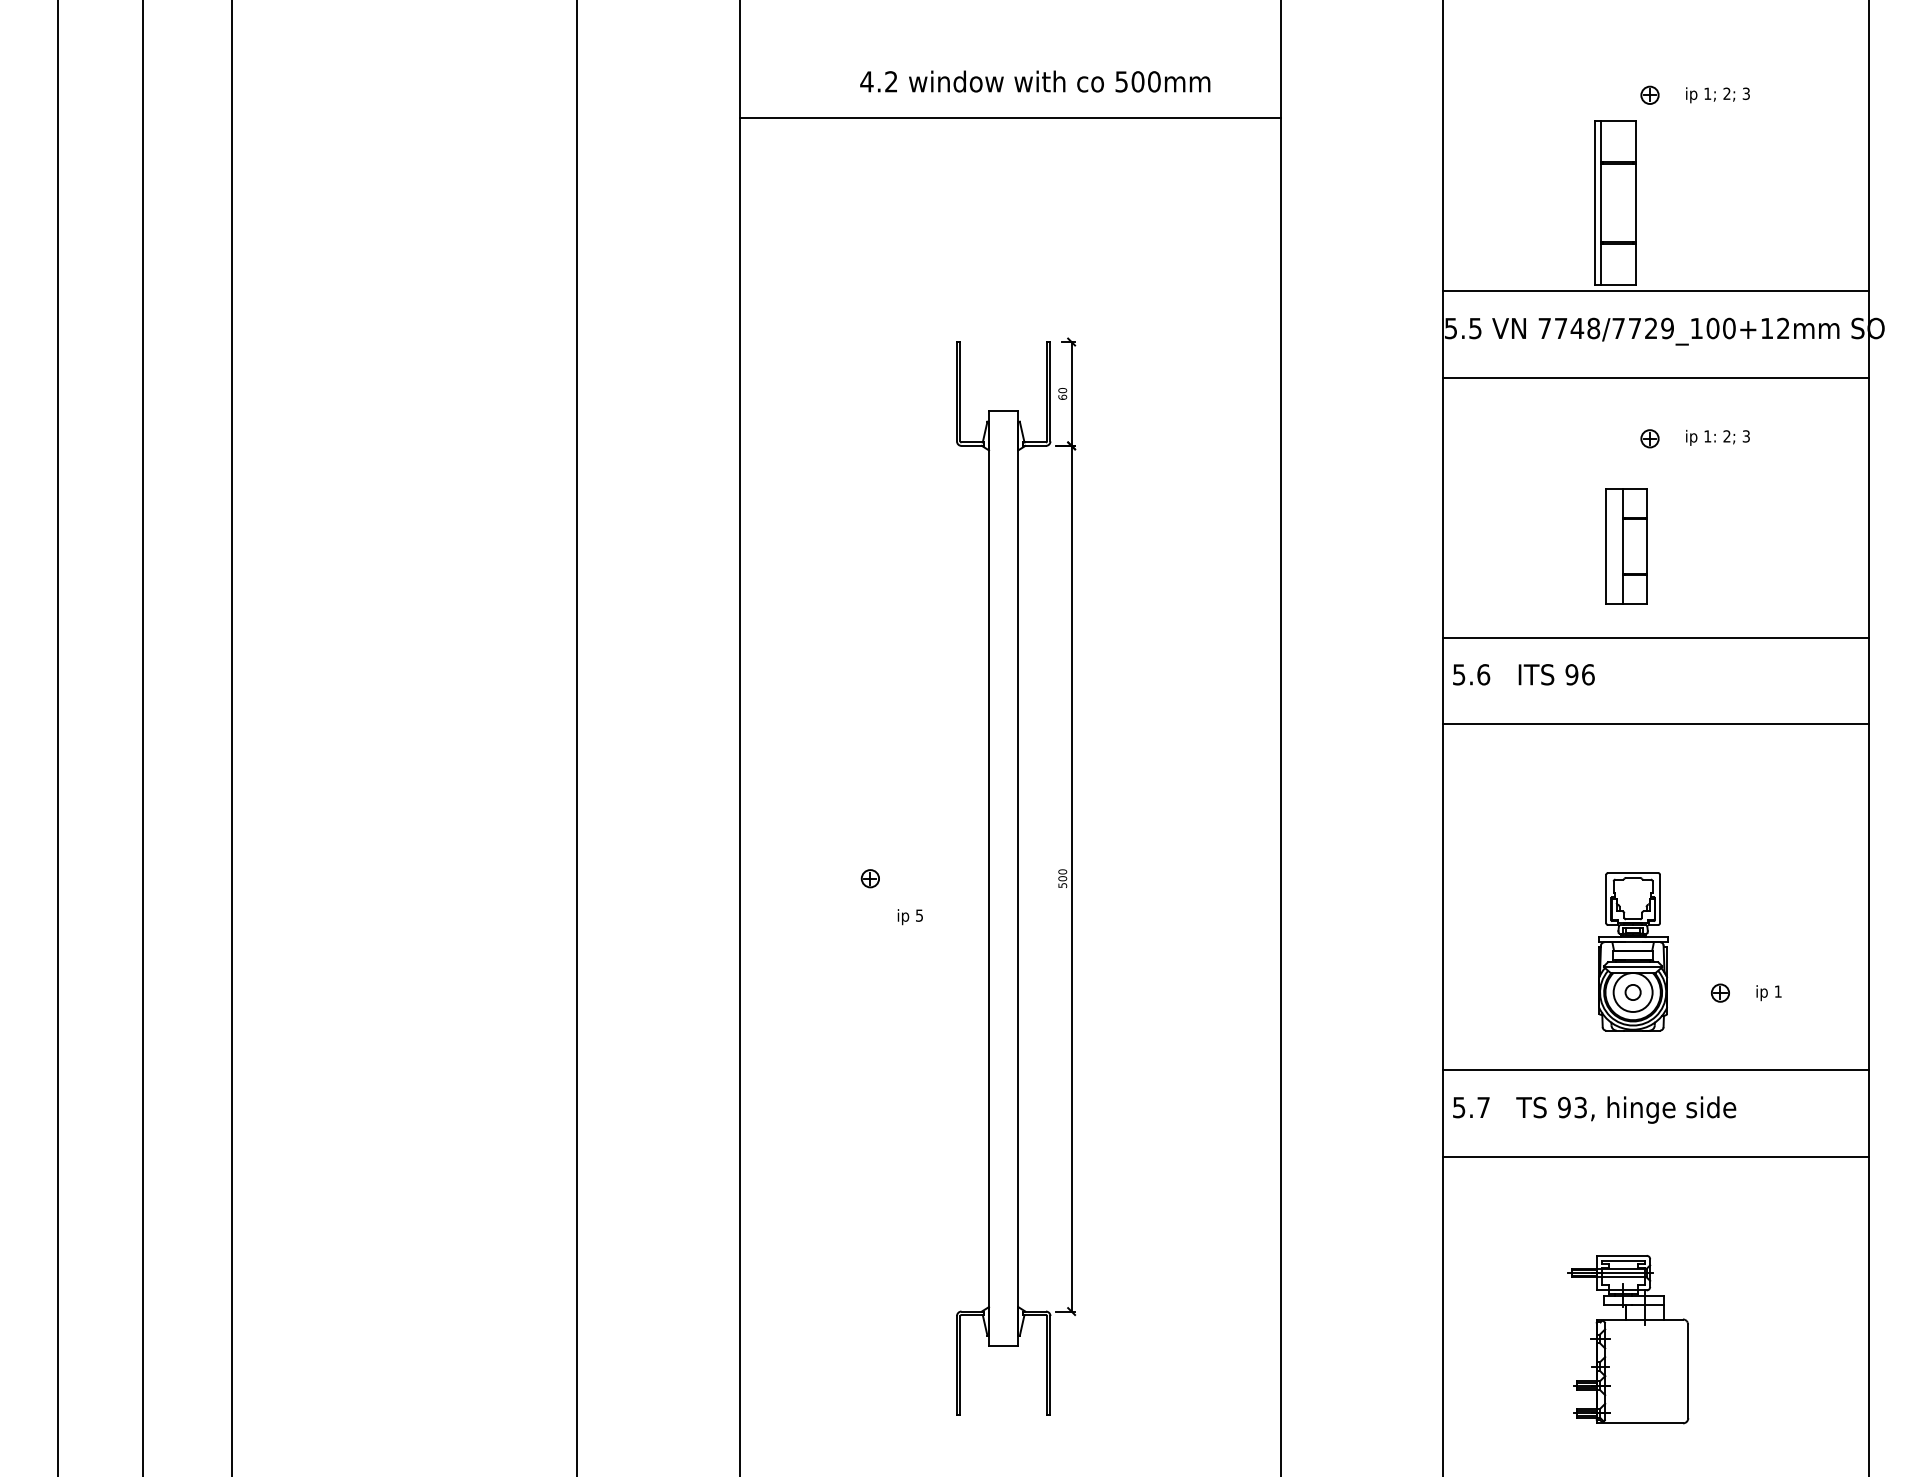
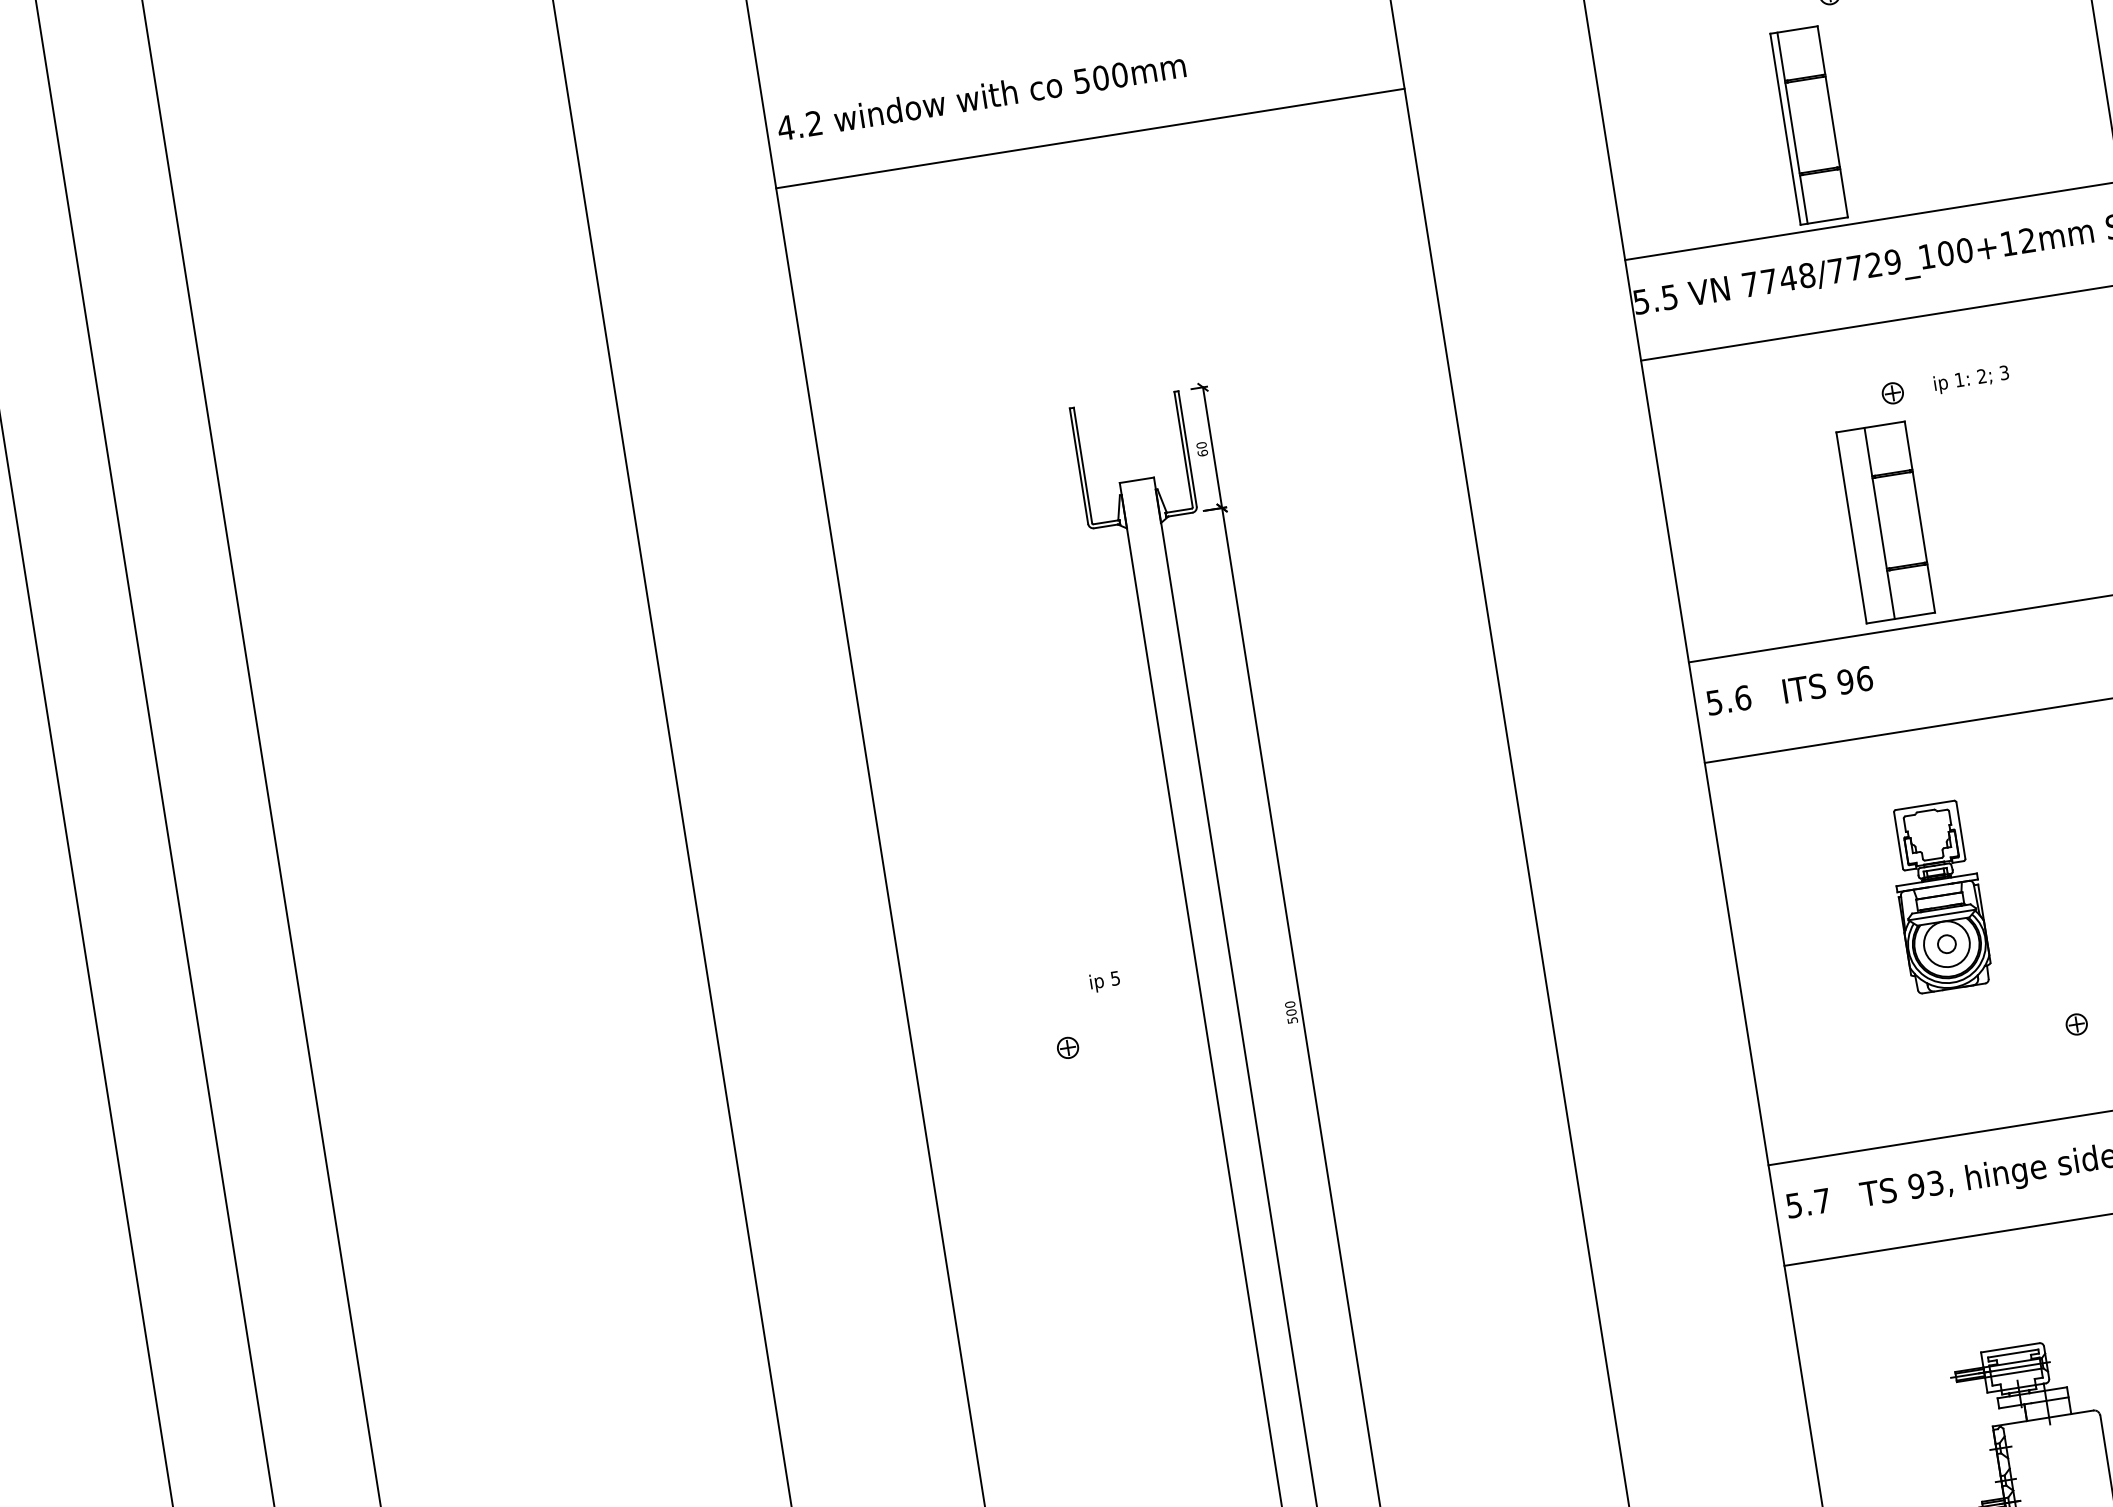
text: (1035, 81) -> (981, 96), moved
part: (1626, 546) -> (1885, 522), size x1.43
text: (909, 917) -> (1104, 982), moved
part: (1633, 951) -> (1939, 896), moved

